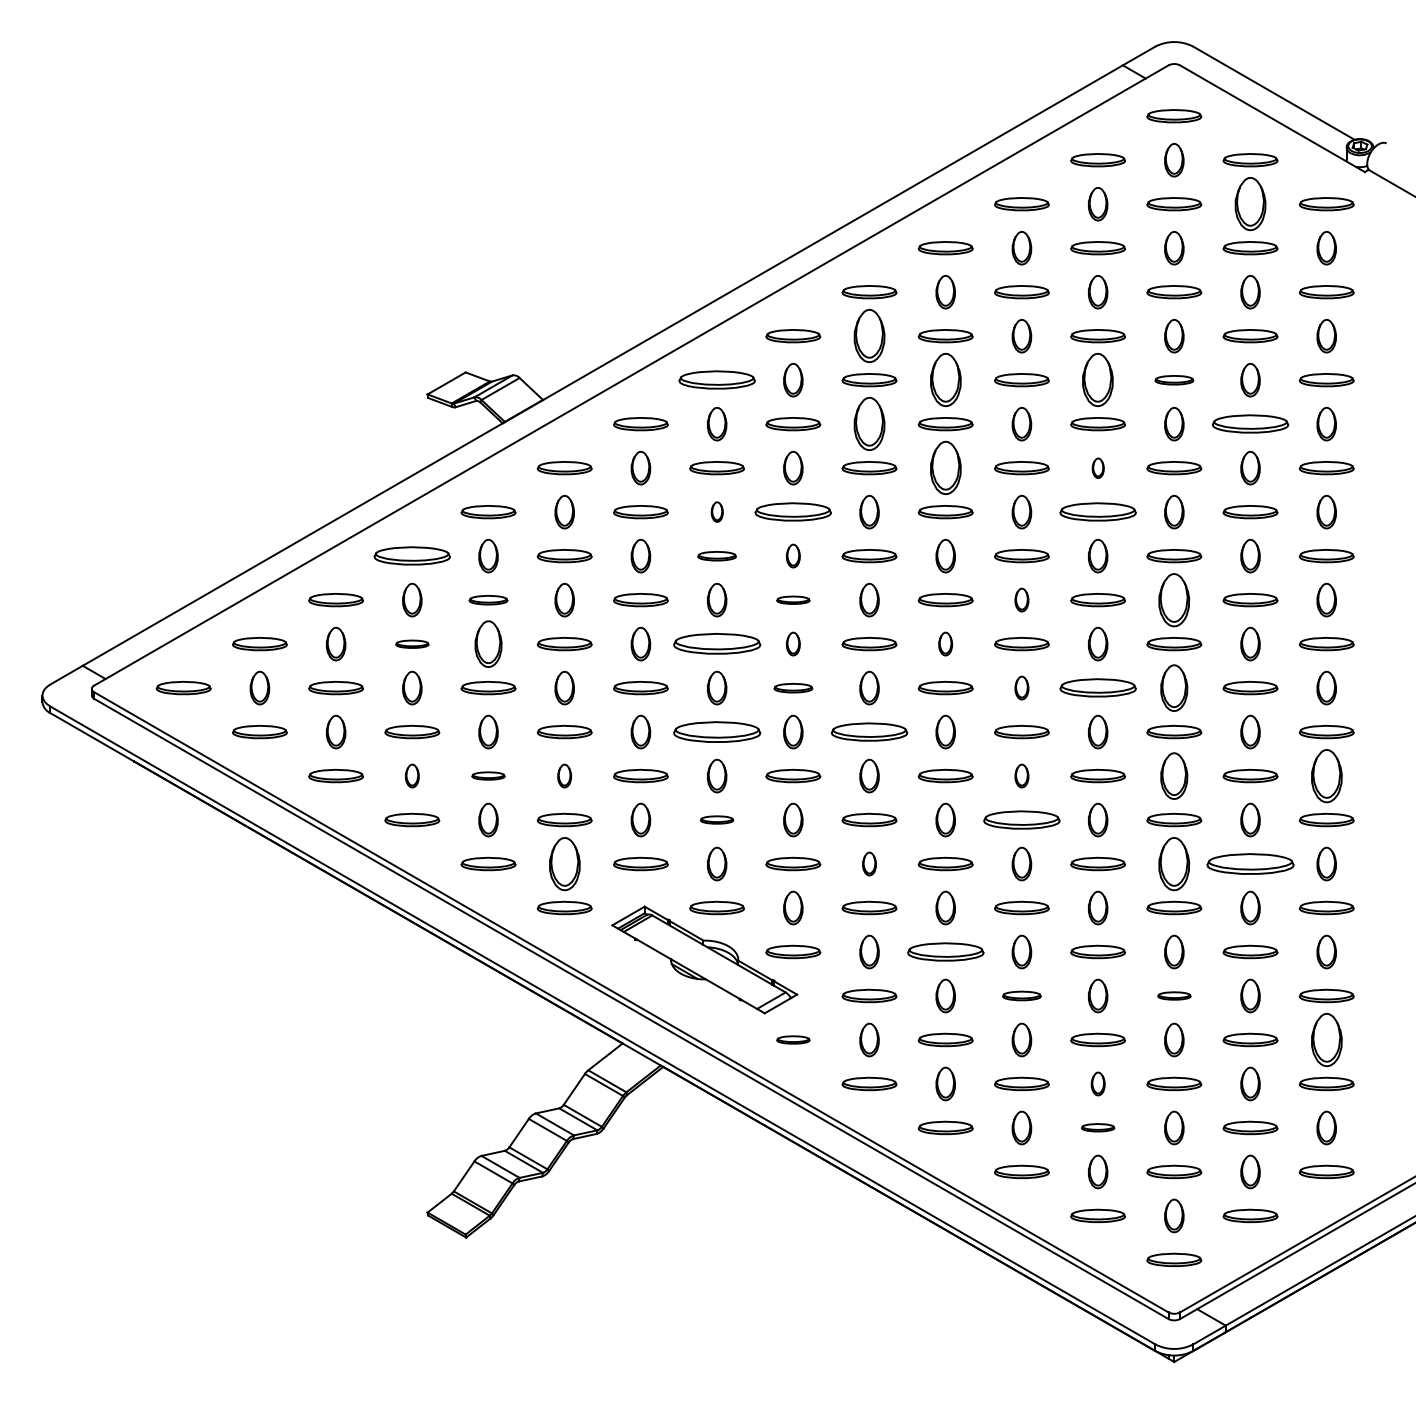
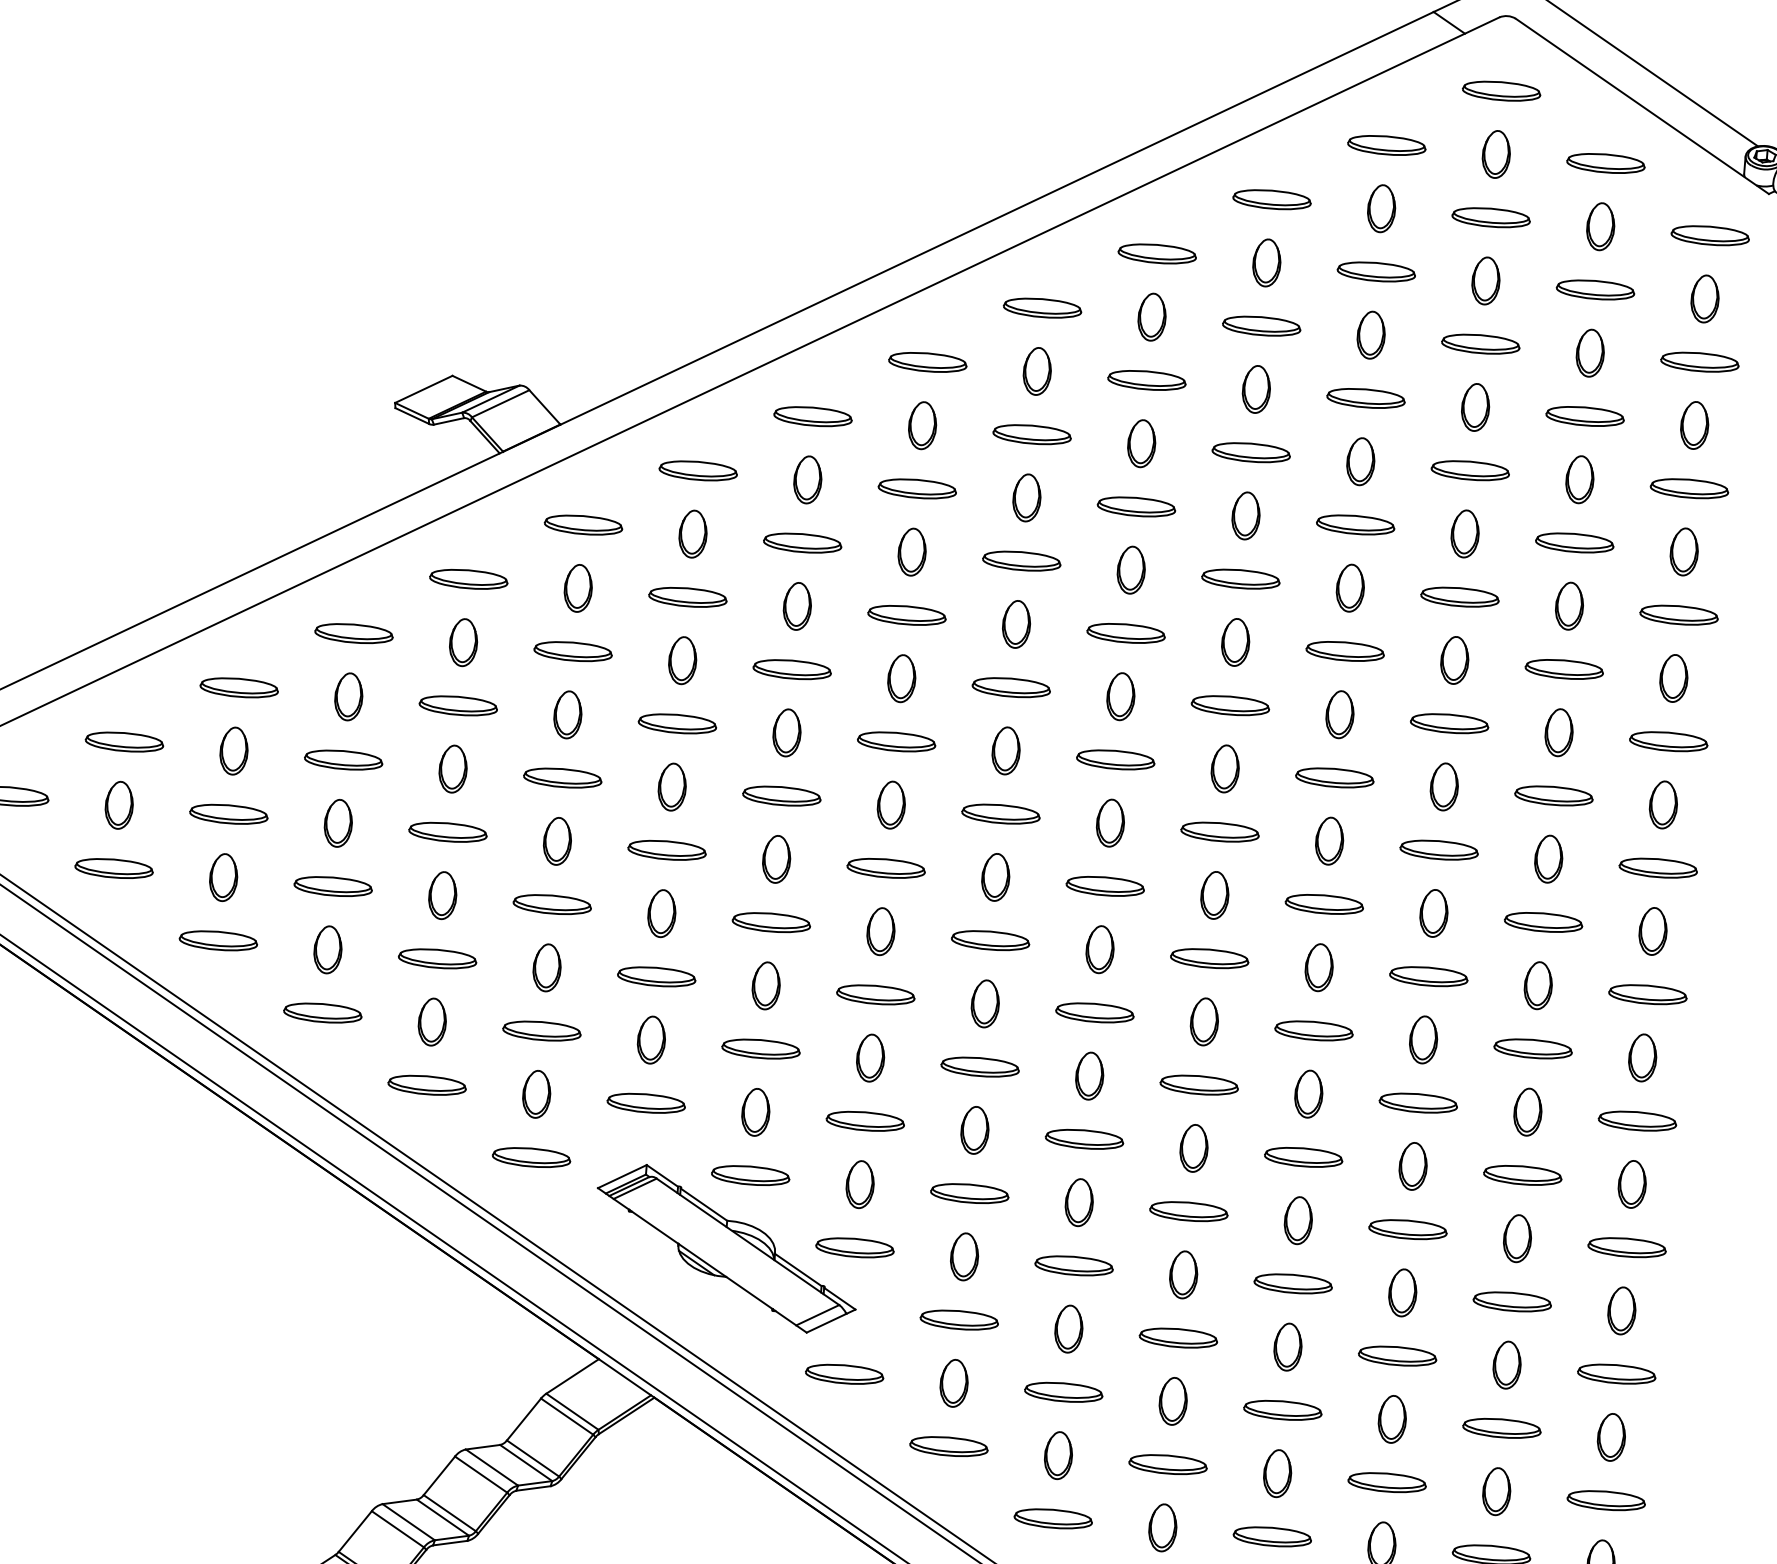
part: (1250, 204) -> (1600, 227), size x0.62
part: (869, 336) -> (1037, 371), size x0.62
part: (716, 380) -> (812, 417), size x0.71
part: (945, 380) -> (1141, 444), size x0.62
part: (1098, 380) -> (1361, 462), size x0.62
part: (1174, 380) -> (1470, 471), size x1.43
part: (869, 424) -> (1026, 498), size x0.62
part: (1250, 424) -> (1574, 543), size x0.71
part: (945, 468) -> (1130, 570), size x0.62
part: (1098, 468) -> (1350, 588), size x1.67
part: (717, 511) -> (798, 605), size x1.67
part: (793, 512) -> (907, 615), size x0.71
part: (1097, 512) -> (1344, 651), size x0.71
part: (793, 555) -> (902, 677), size x1.43
part: (412, 556) -> (354, 634), size x0.71
part: (716, 556) -> (791, 670), size x1.43
part: (1021, 599) -> (1224, 767), size x1.43
part: (1174, 599) -> (1444, 786), size x0.62
part: (488, 600) -> (458, 706), size x1.43
part: (793, 600) -> (896, 742), size x1.67
part: (488, 643) -> (453, 768), size x0.71
part: (793, 643) -> (891, 804), size x1.43
part: (945, 643) -> (1110, 822), size x1.43
part: (412, 644) -> (343, 760), size x1.67
part: (716, 644) -> (780, 796), size x0.62
part: (1021, 687) -> (1214, 894), size x1.43
part: (1174, 687) -> (1434, 912), size x0.71
part: (793, 688) -> (886, 868), size x1.43
part: (1097, 688) -> (1323, 904), size x0.71
part: (716, 731) -> (770, 921), size x0.62
part: (869, 731) -> (990, 939), size x0.71
part: (412, 775) -> (328, 949), size x1.43
part: (488, 775) -> (437, 958), size x1.67
part: (564, 775) -> (546, 967), size x1.43
part: (1021, 775) -> (1203, 1021), size x1.43
part: (1174, 775) -> (1423, 1039), size x0.71
part: (1326, 775) -> (1642, 1057), size x0.62
part: (716, 819) -> (760, 1048), size x1.67
part: (1021, 819) -> (1198, 1084), size x0.71
part: (564, 863) -> (536, 1093), size x0.62
part: (869, 863) -> (975, 1129), size x1.43
part: (1174, 863) -> (1413, 1165), size x0.62
part: (1250, 863) -> (1522, 1174), size x0.62
part: (945, 951) -> (1073, 1265), size x0.71
part: (1021, 995) -> (1177, 1337), size x1.43
part: (1174, 995) -> (1397, 1355), size x1.67
part: (793, 1039) -> (844, 1373), size x1.67
part: (1326, 1039) -> (1611, 1436), size x0.62
part: (1098, 1083) -> (1278, 1472), size x1.43
part: (1097, 1127) -> (1271, 1536), size x1.67

